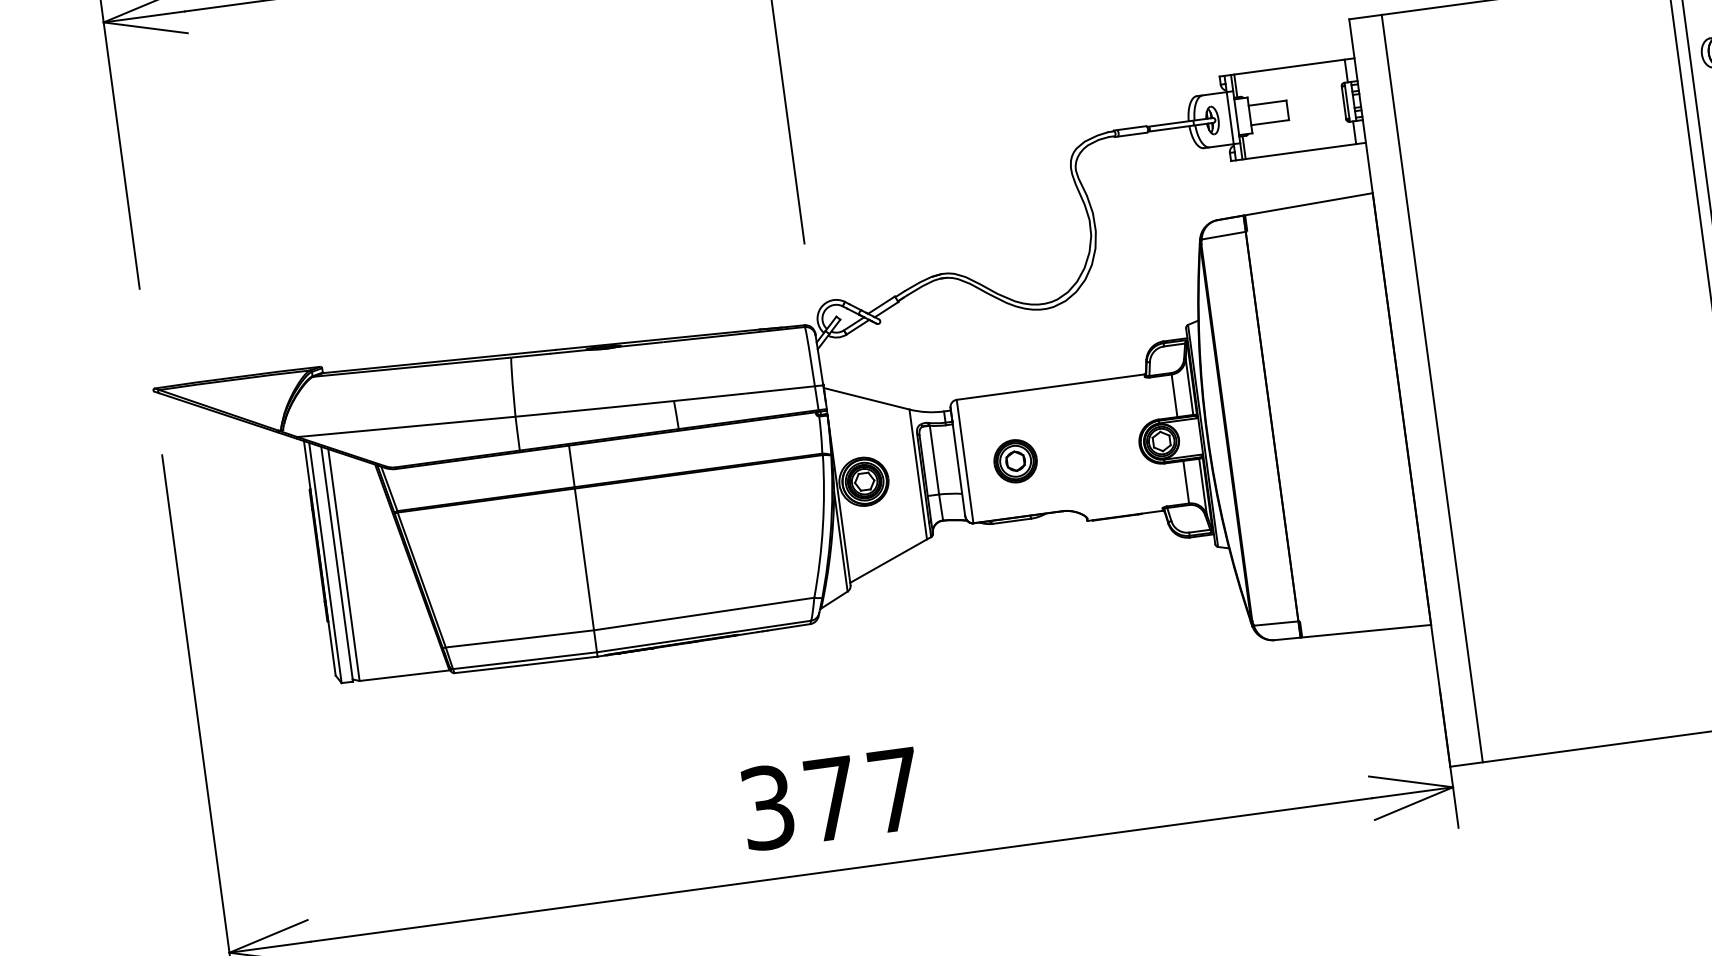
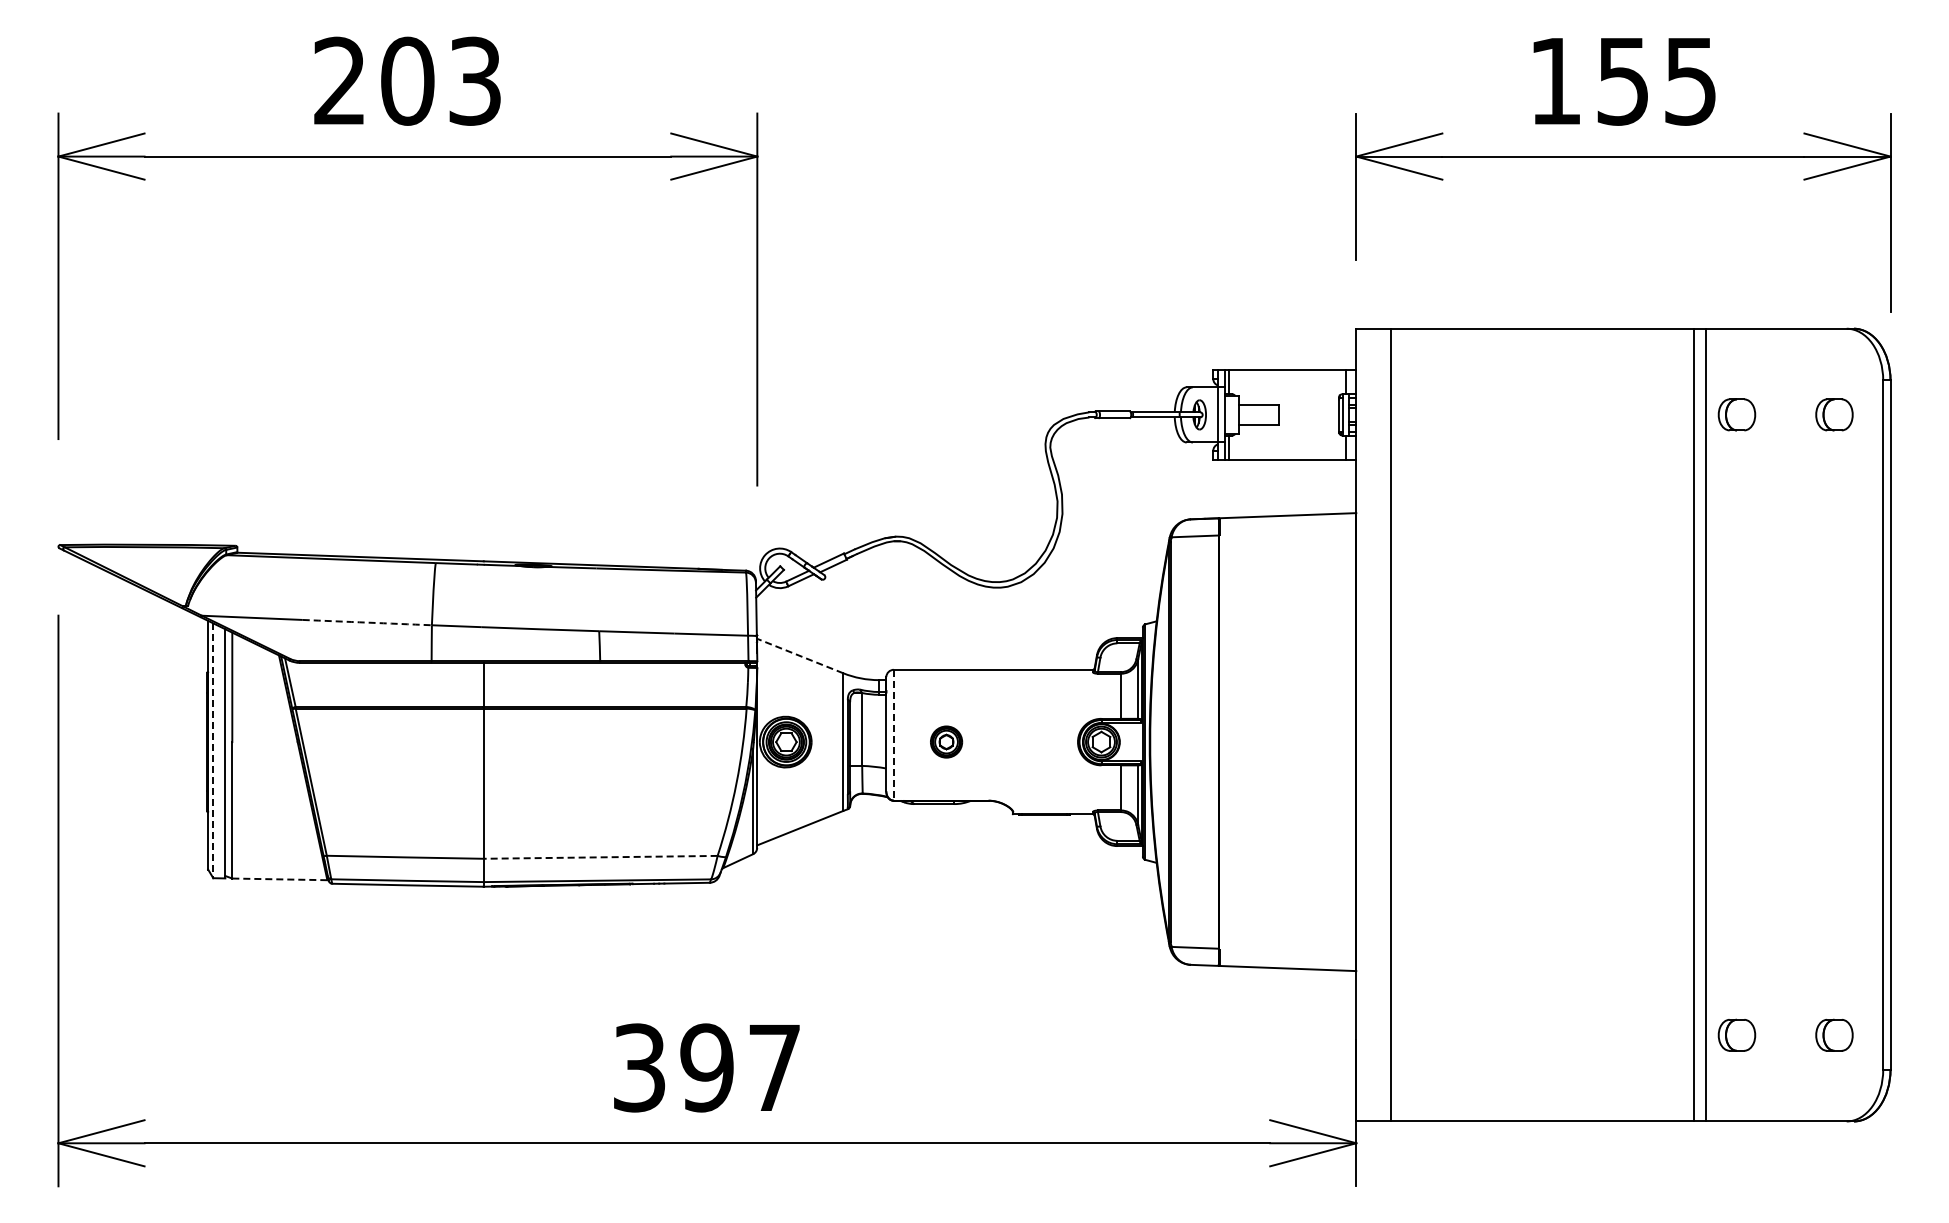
line: (865, 398) -> (799, 655), solid -> dashed
arc: (454, 422) -> (367, 622), solid -> dashed
part: (1015, 460) -> (946, 741), size x0.7
line: (964, 461) -> (893, 735), solid -> dashed
line: (325, 563) -> (213, 751), solid -> dashed
line: (704, 614) -> (600, 857), solid -> dashed
line: (404, 675) -> (279, 879), solid -> dashed
text: (830, 798) -> (706, 1067), 377 -> 397

